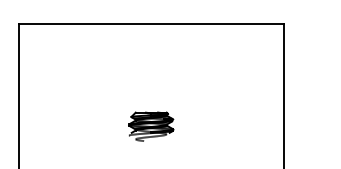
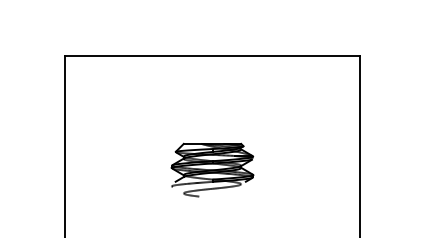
part: (151, 126) -> (212, 169), size x1.67

